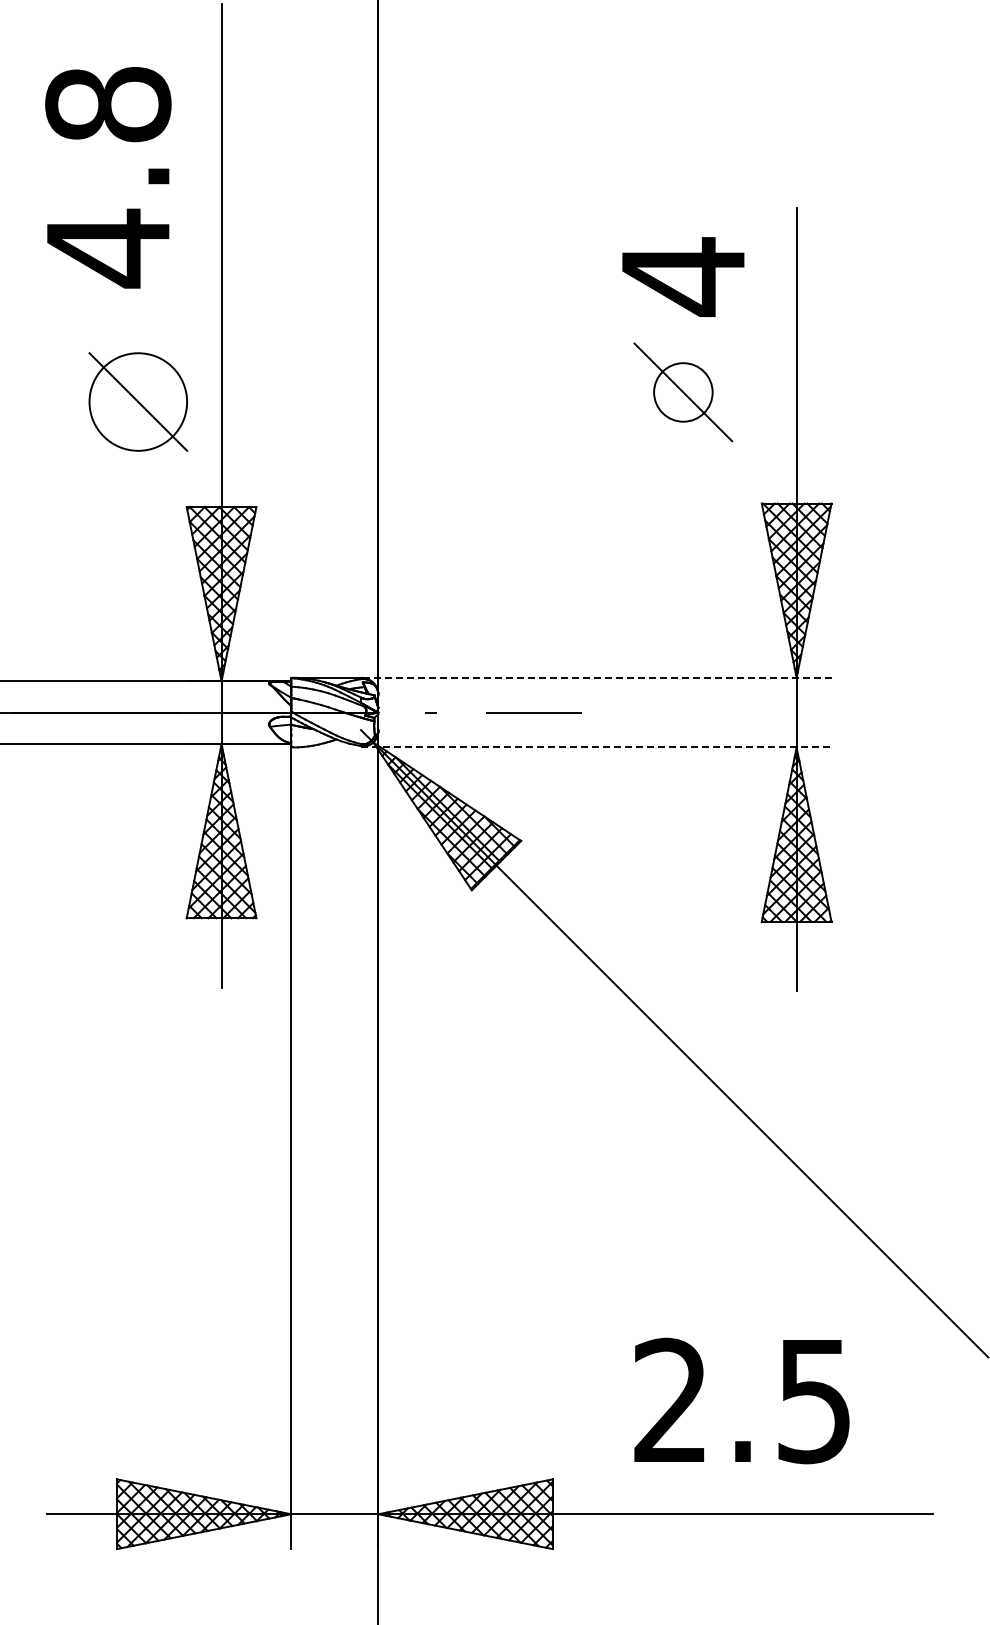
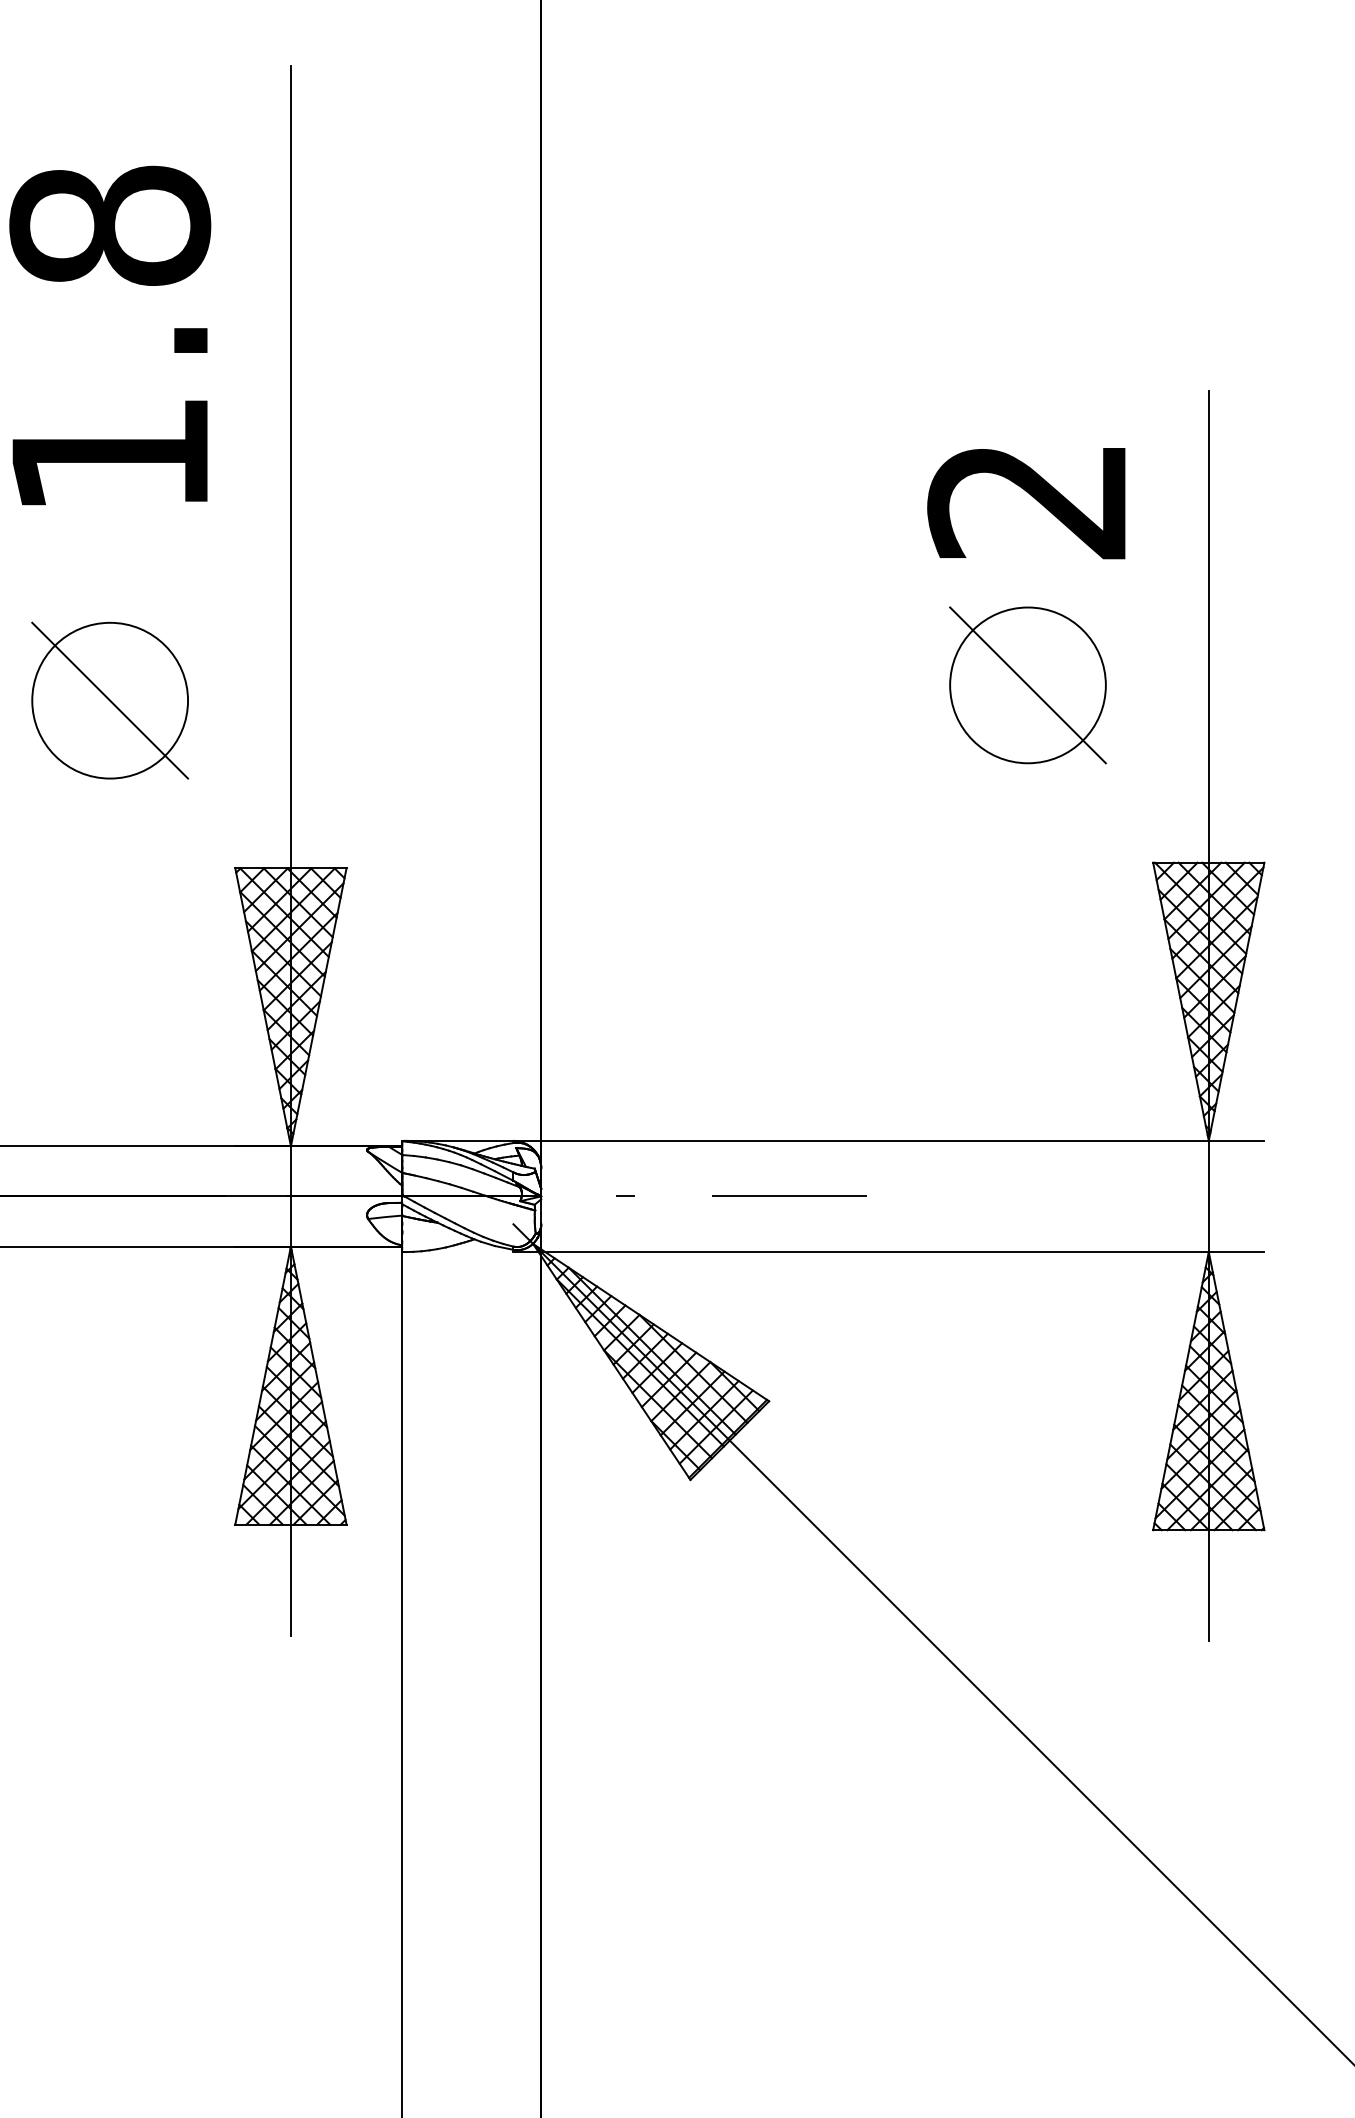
text: (108, 248) -> (110, 455), 4.8 -> 1.8
text: (682, 277) -> (1026, 501), 4 -> 2
circle: (683, 392) -> (1028, 685), size x1.67
part: (138, 401) -> (110, 699), moved
line: (595, 677) -> (887, 1140), dashed -> solid
line: (596, 747) -> (889, 1252), dashed -> solid

